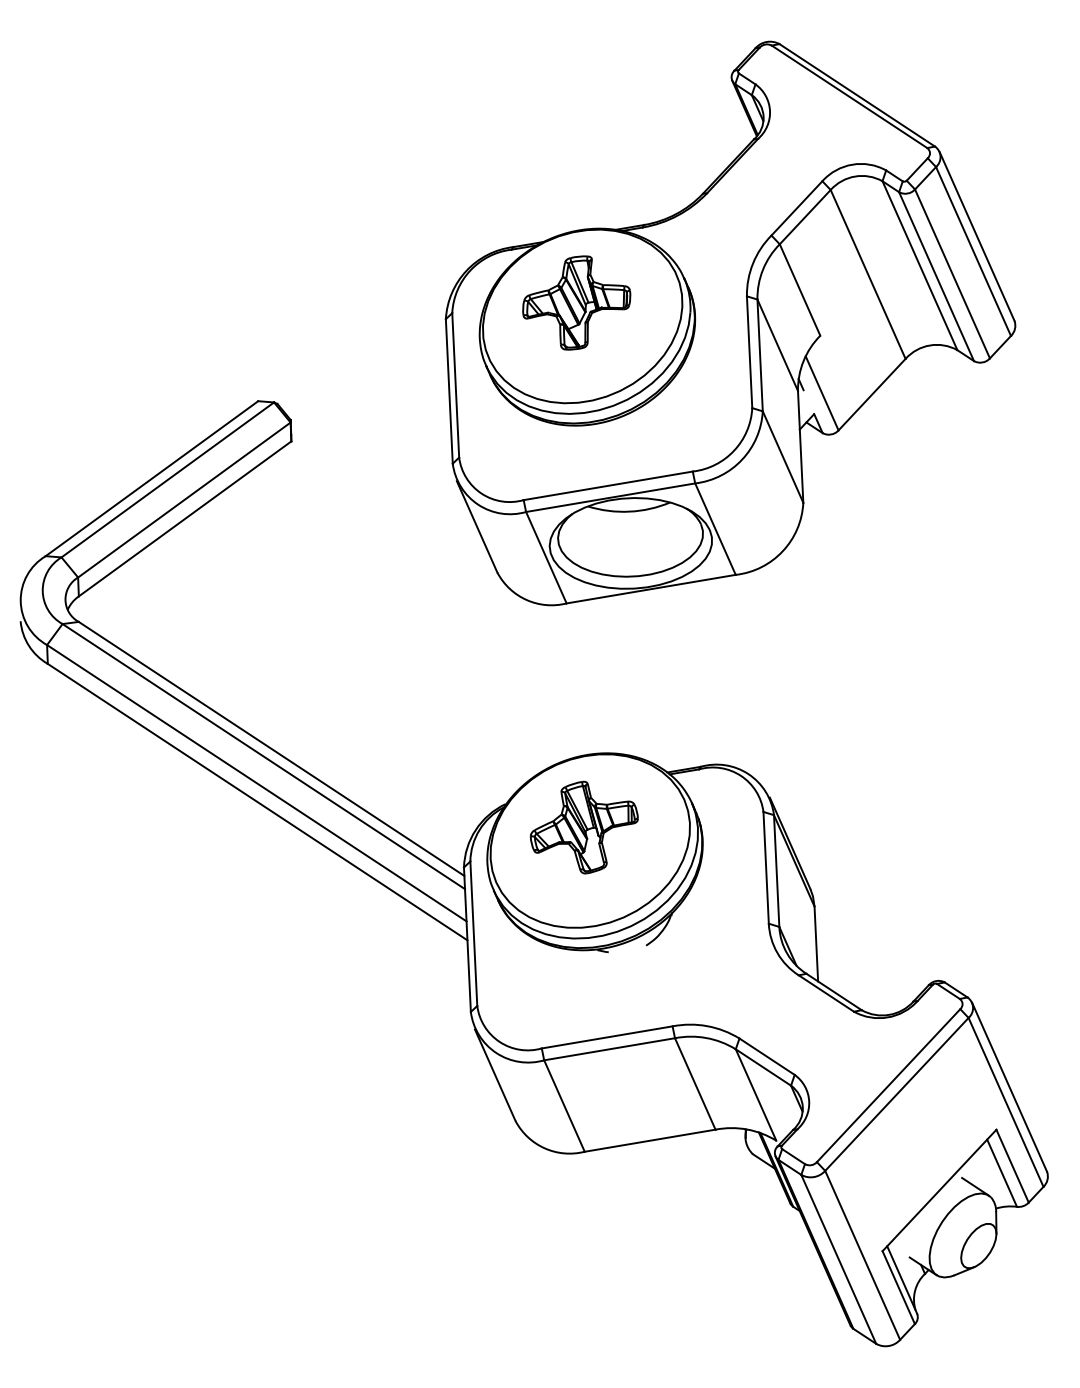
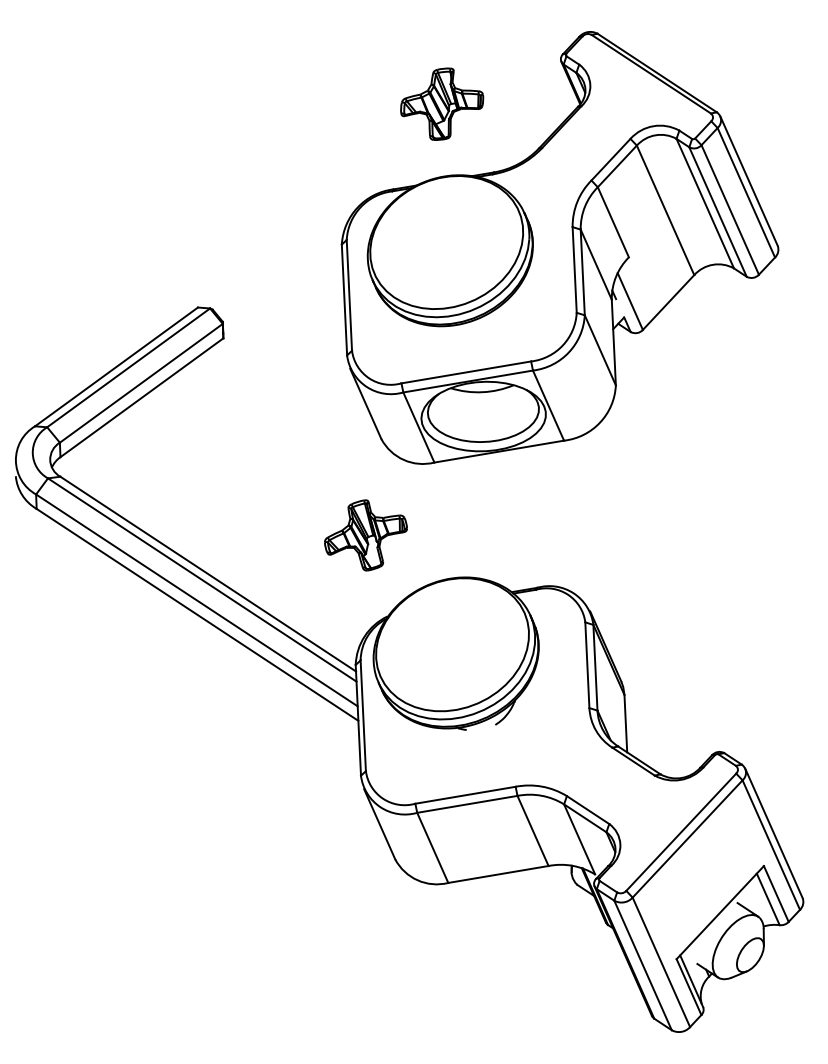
part: (577, 302) -> (442, 103), moved
part: (583, 827) -> (365, 535), moved

